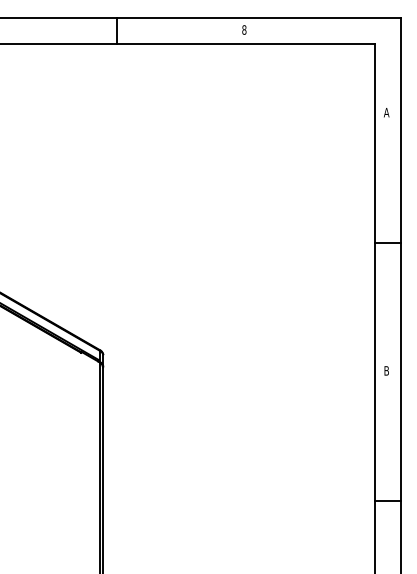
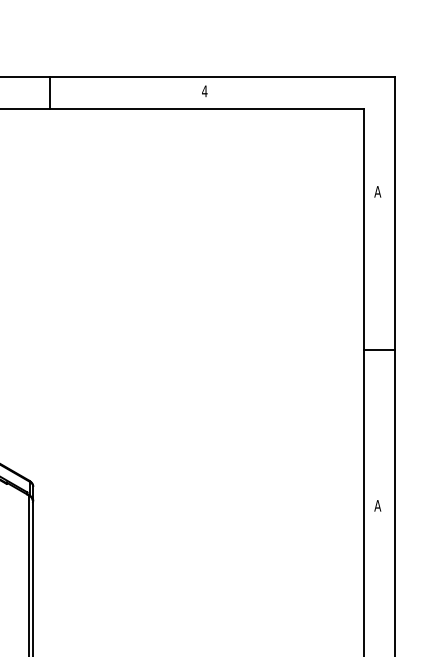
text: (244, 29) -> (204, 90), 8 -> 4
text: (386, 370) -> (377, 505), B -> A

